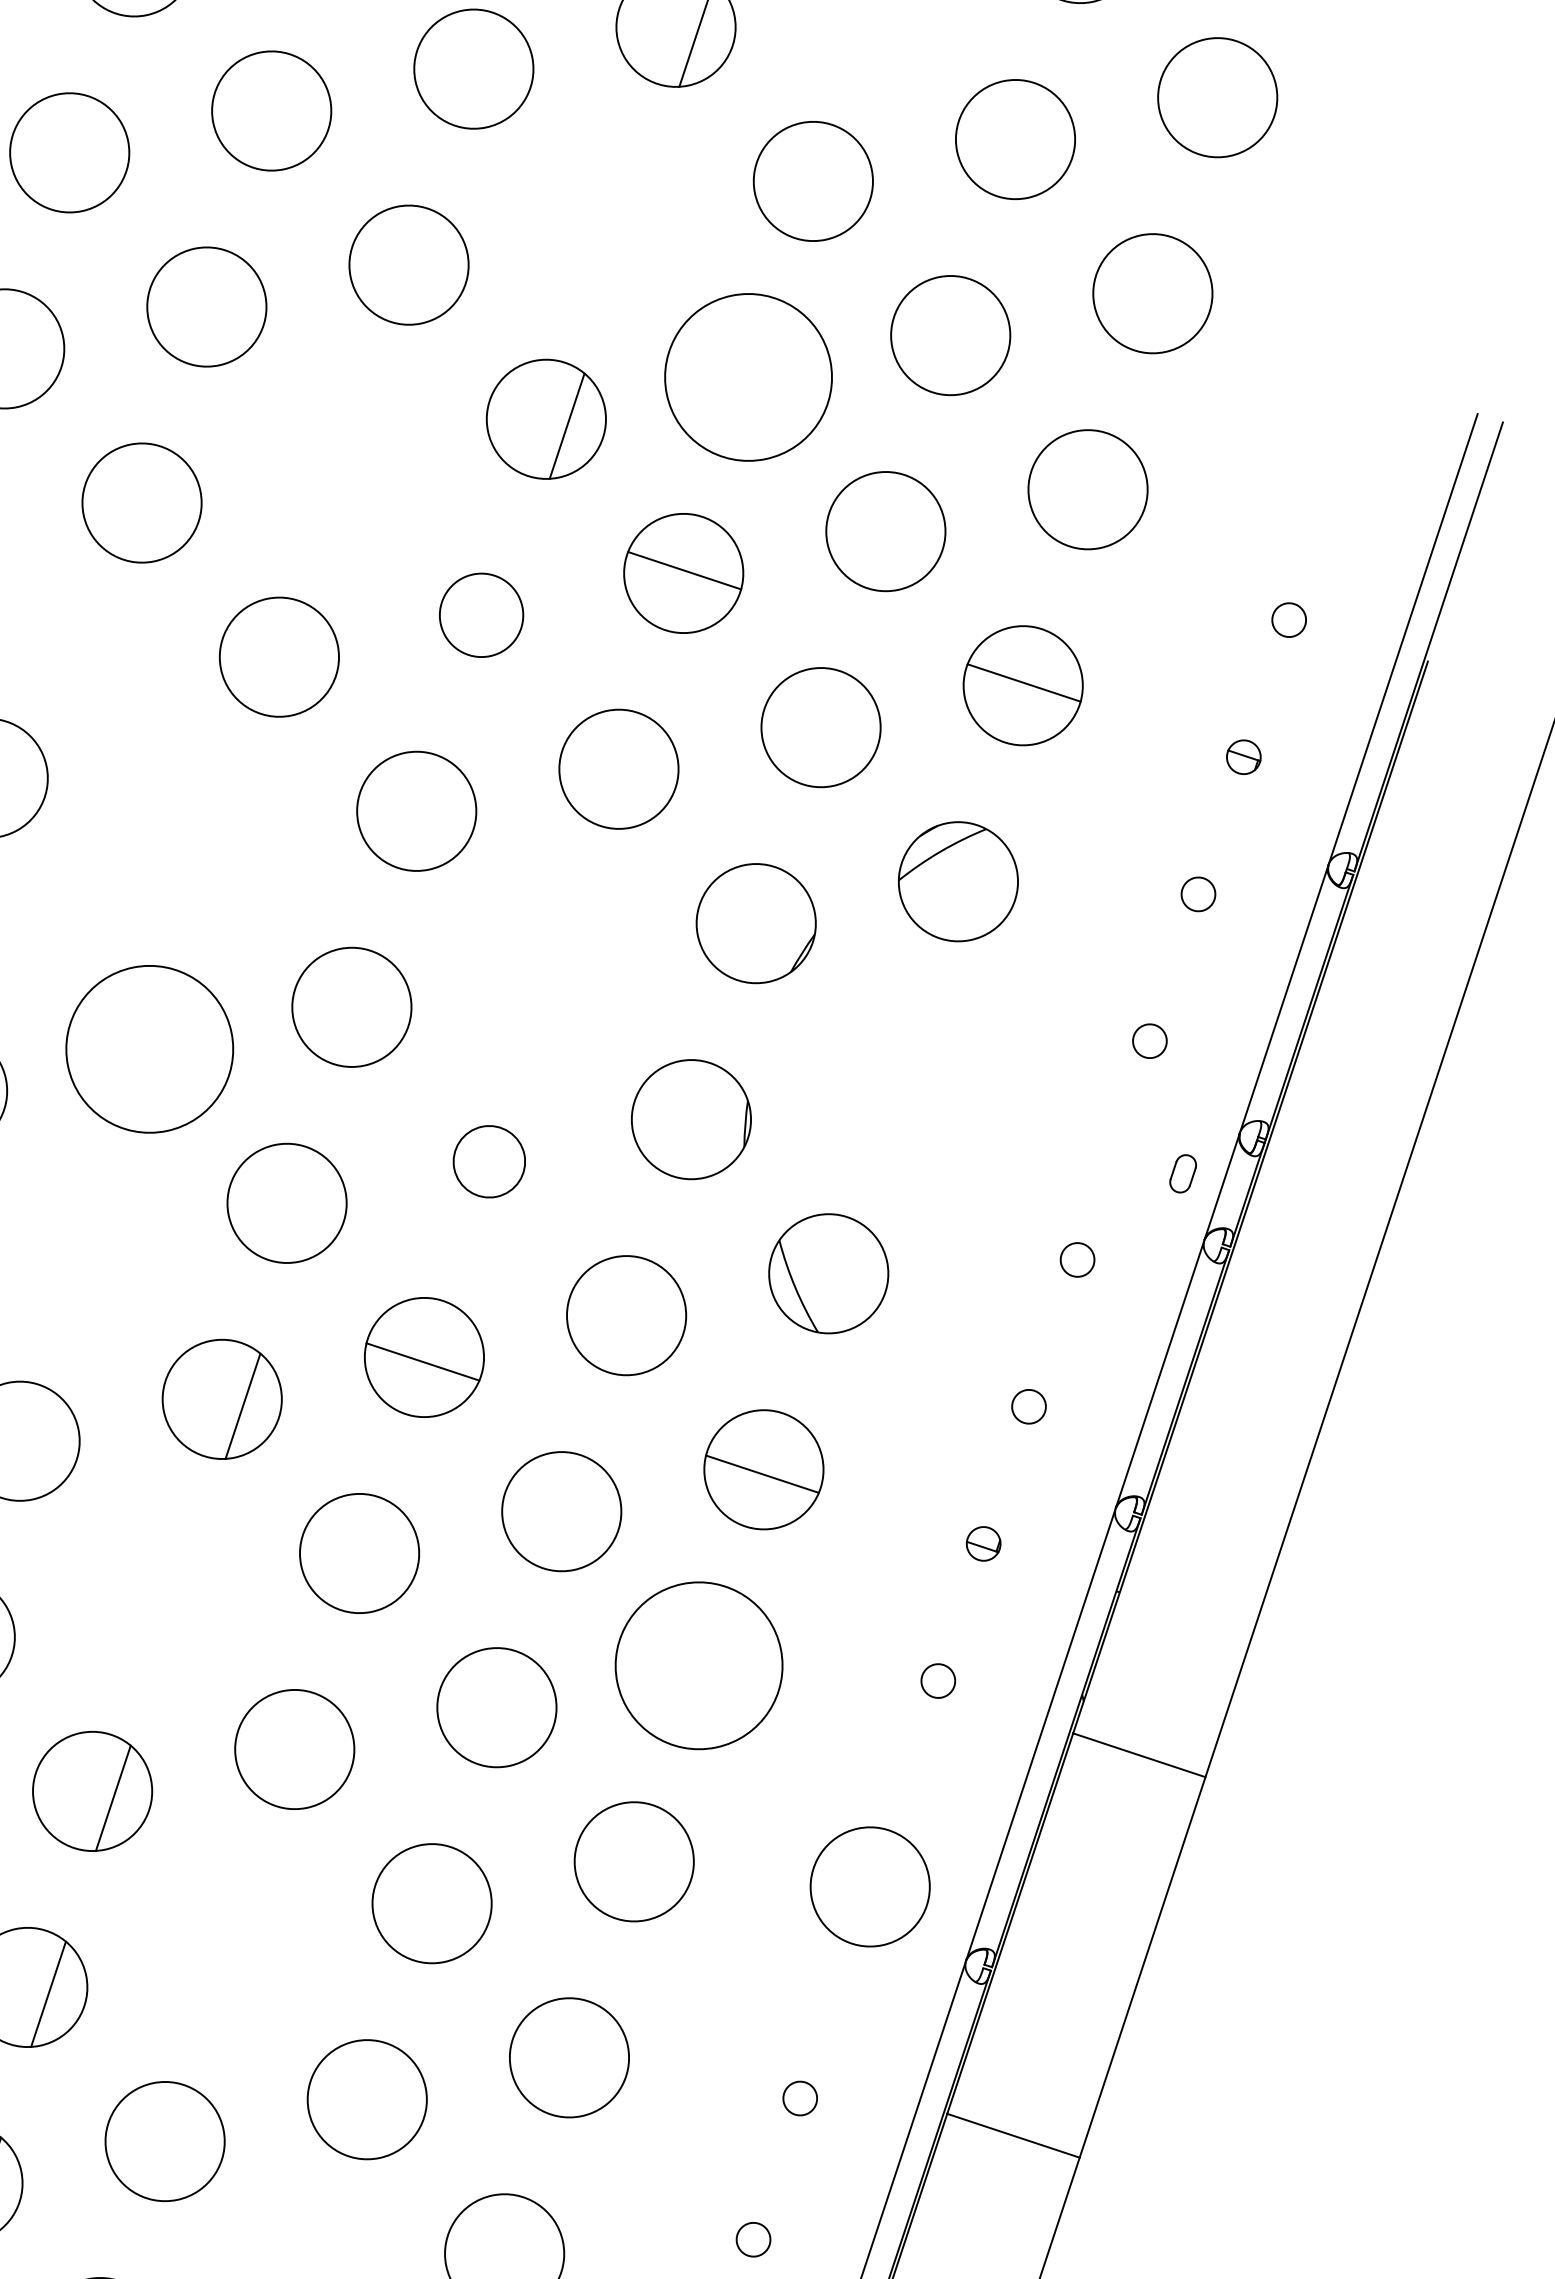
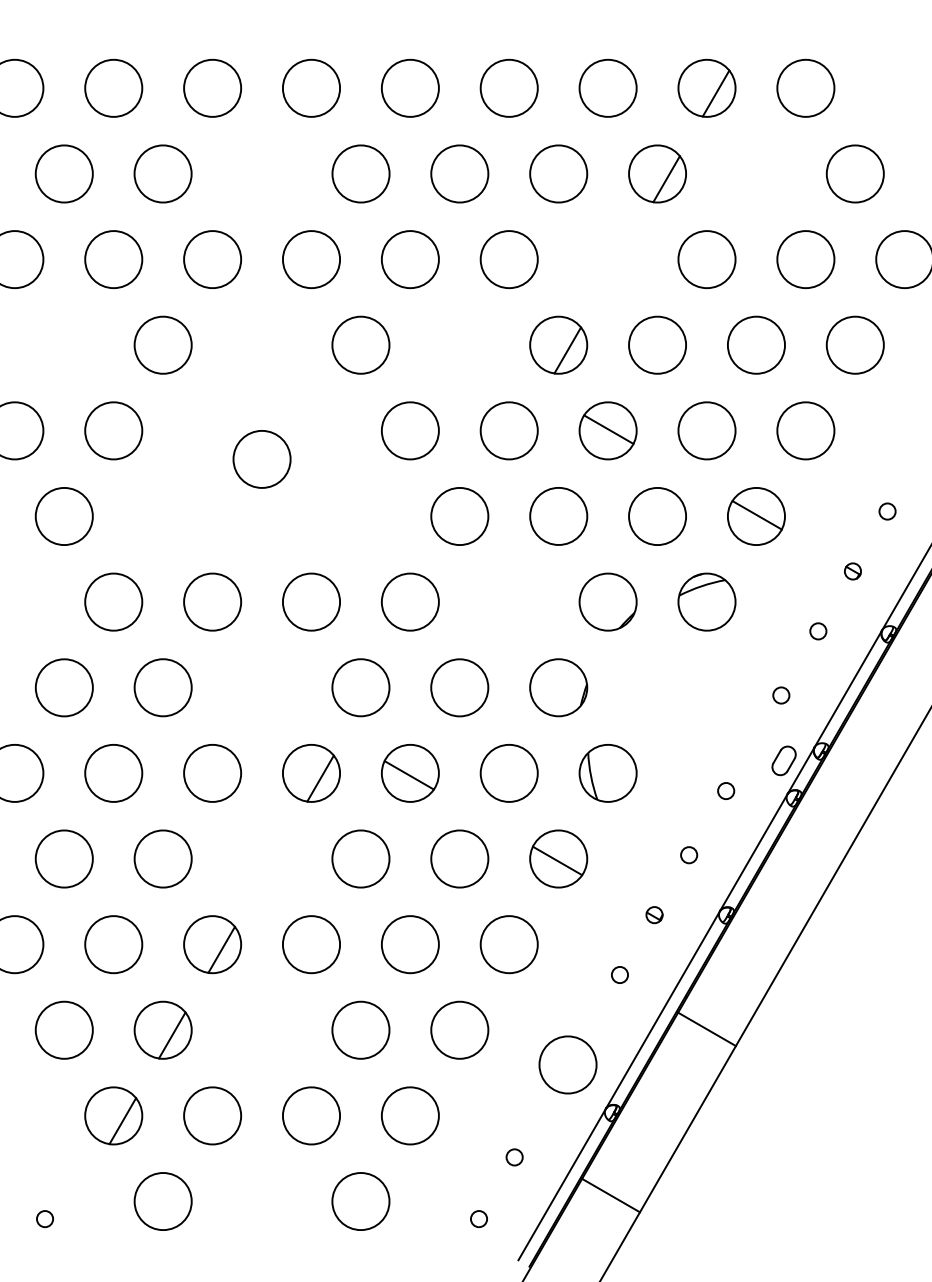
circle: (748, 375) -> (657, 344), size x0.71
circle: (479, 614) -> (508, 430), size x1.43
circle: (149, 1047) -> (311, 601), size x0.71
circle: (488, 1161) -> (459, 687), size x1.67
part: (1181, 1173) -> (783, 760), size x1.67
circle: (697, 1665) -> (508, 944), size x0.71

